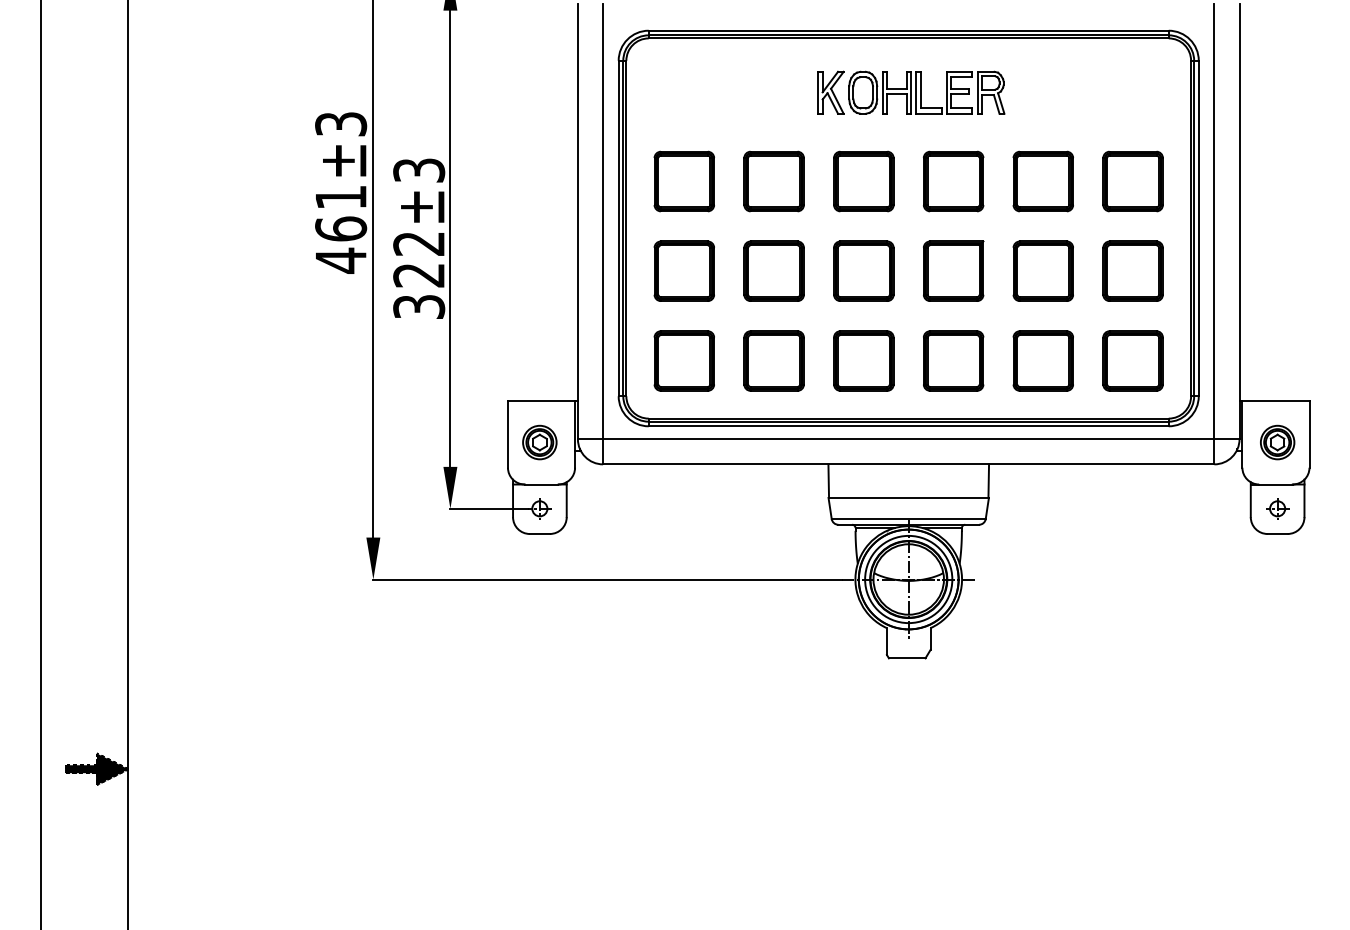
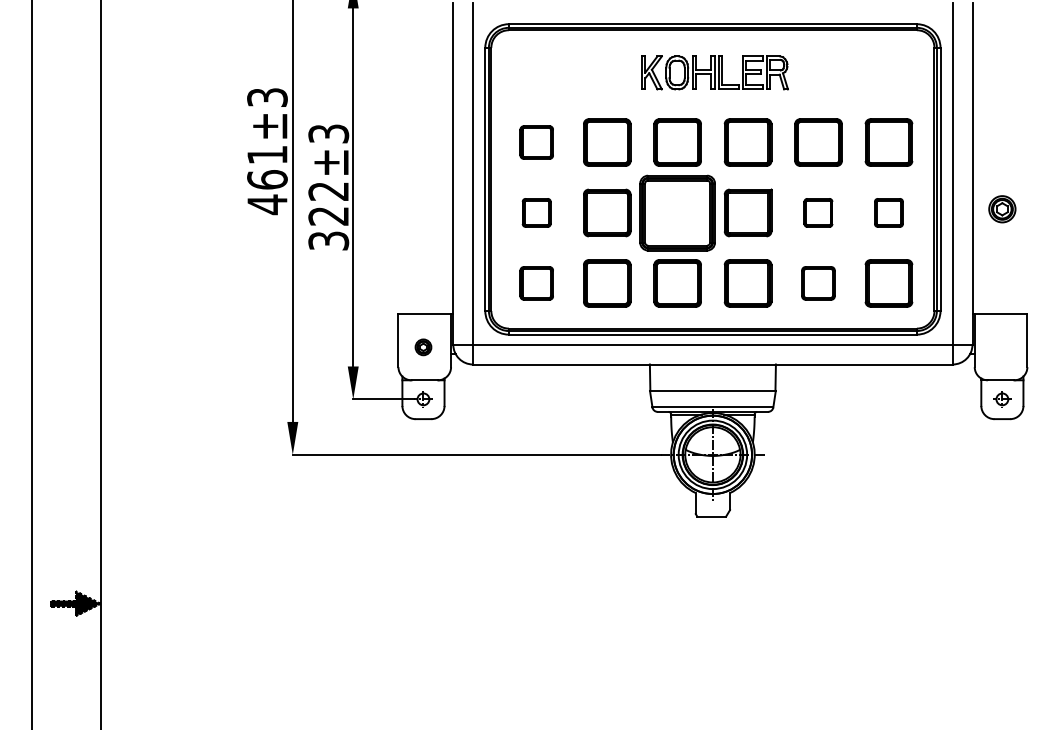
part: (683, 181) -> (536, 142), size x0.7
part: (683, 270) -> (536, 212), size x0.6
part: (863, 270) -> (677, 212), size x1.6
part: (1042, 270) -> (817, 212), size x0.6
part: (1132, 270) -> (888, 212), size x0.6
part: (683, 360) -> (536, 282), size x0.7
part: (1042, 360) -> (817, 282), size x0.7
part: (539, 442) -> (423, 347), size x0.6
part: (1277, 442) -> (1002, 209), moved

